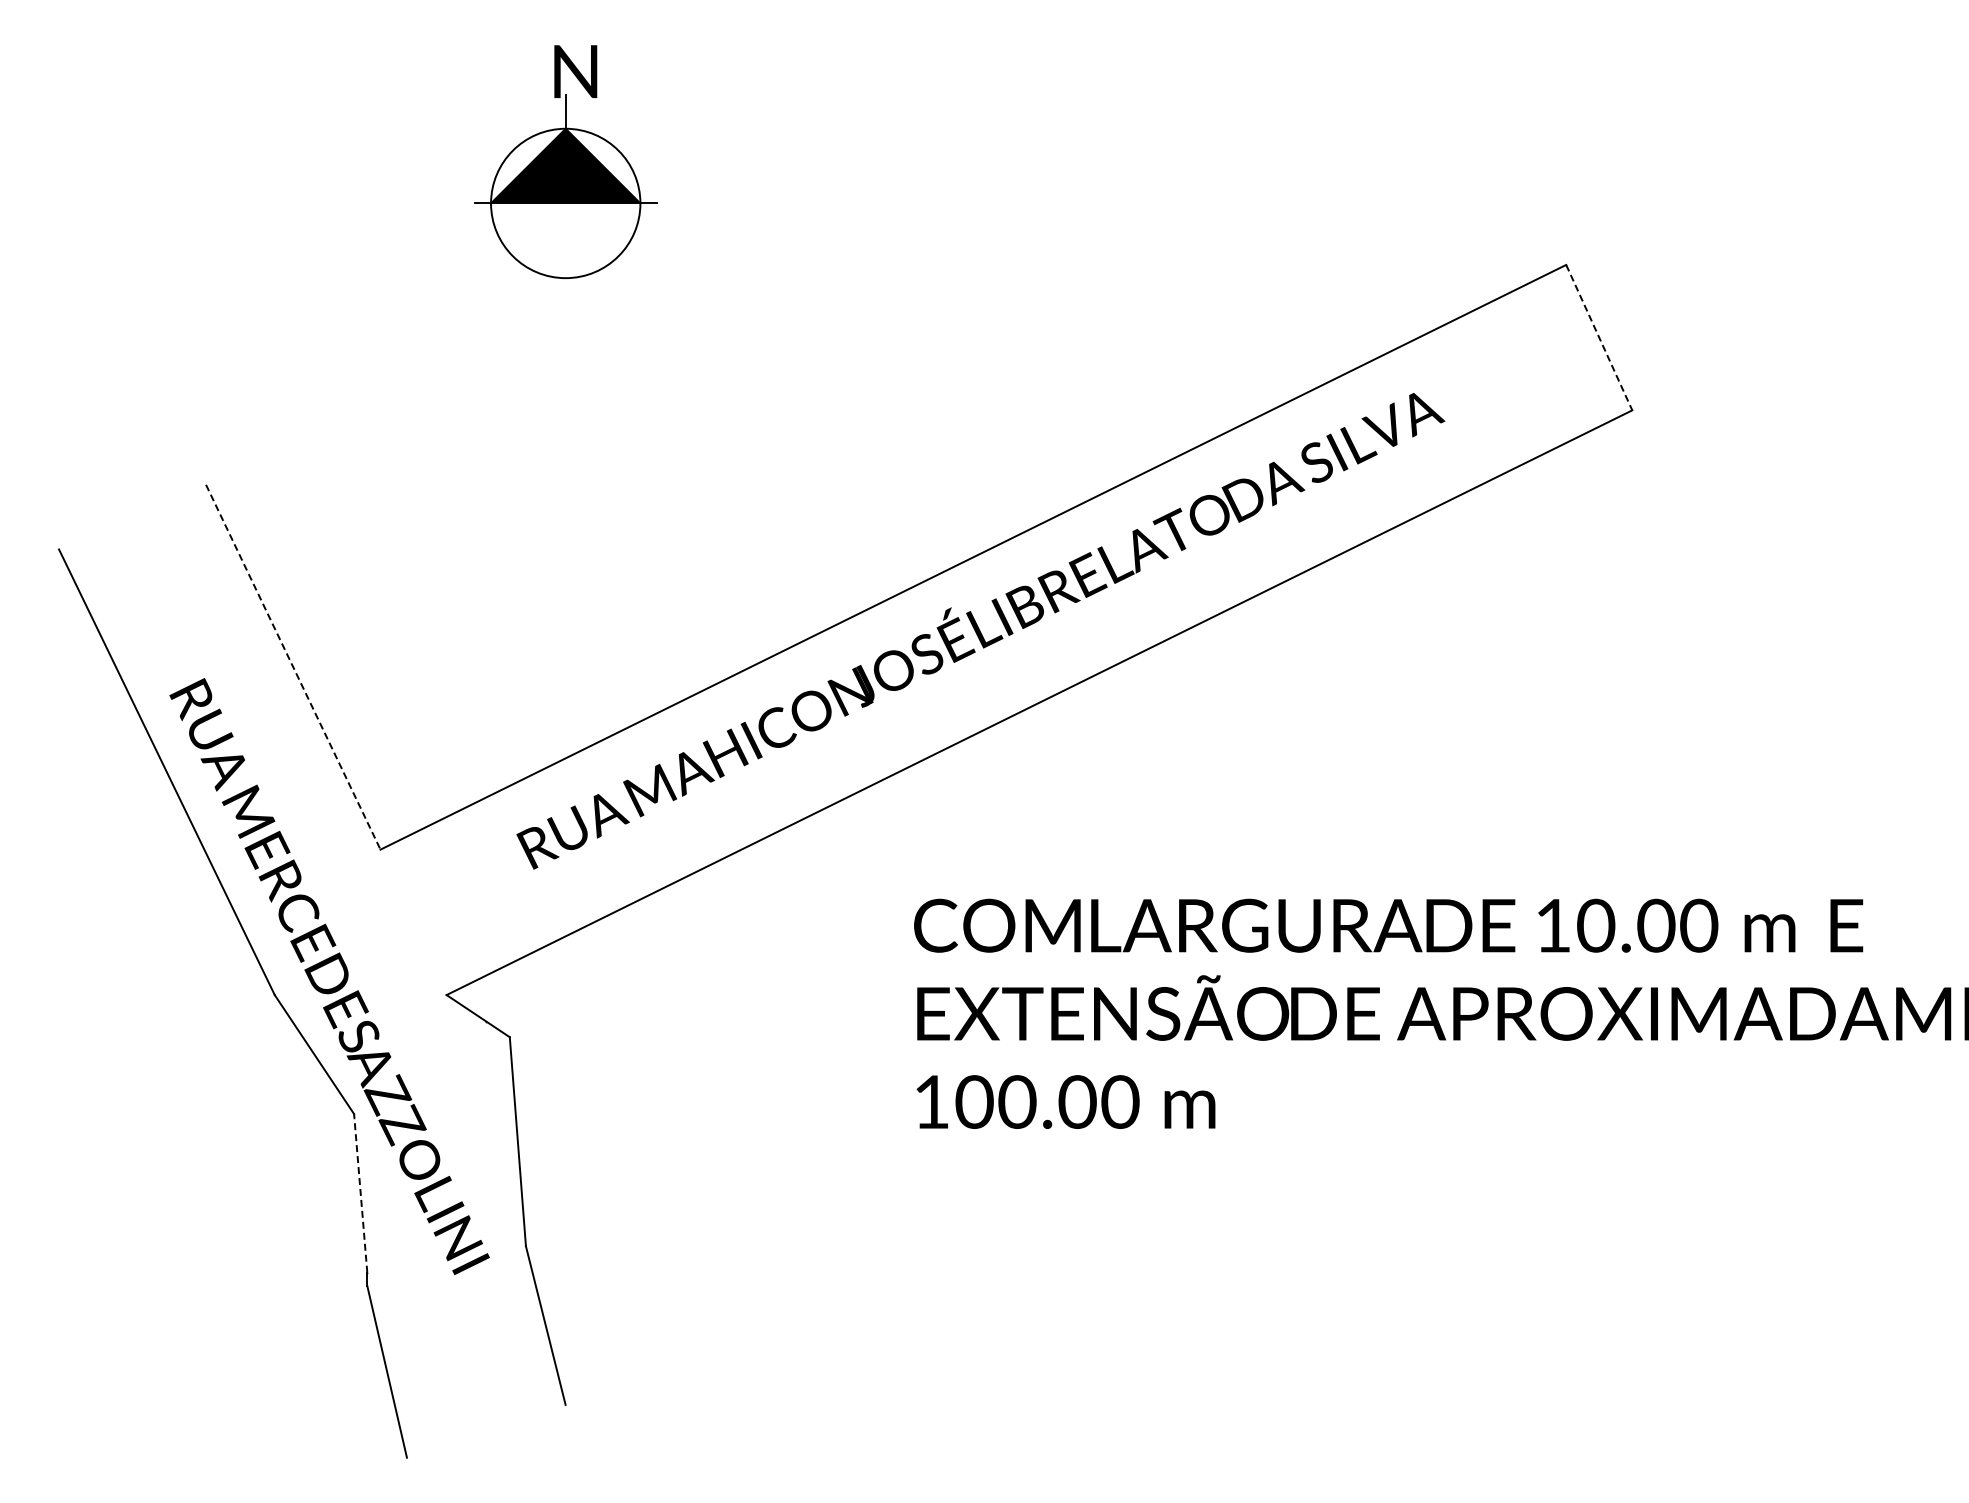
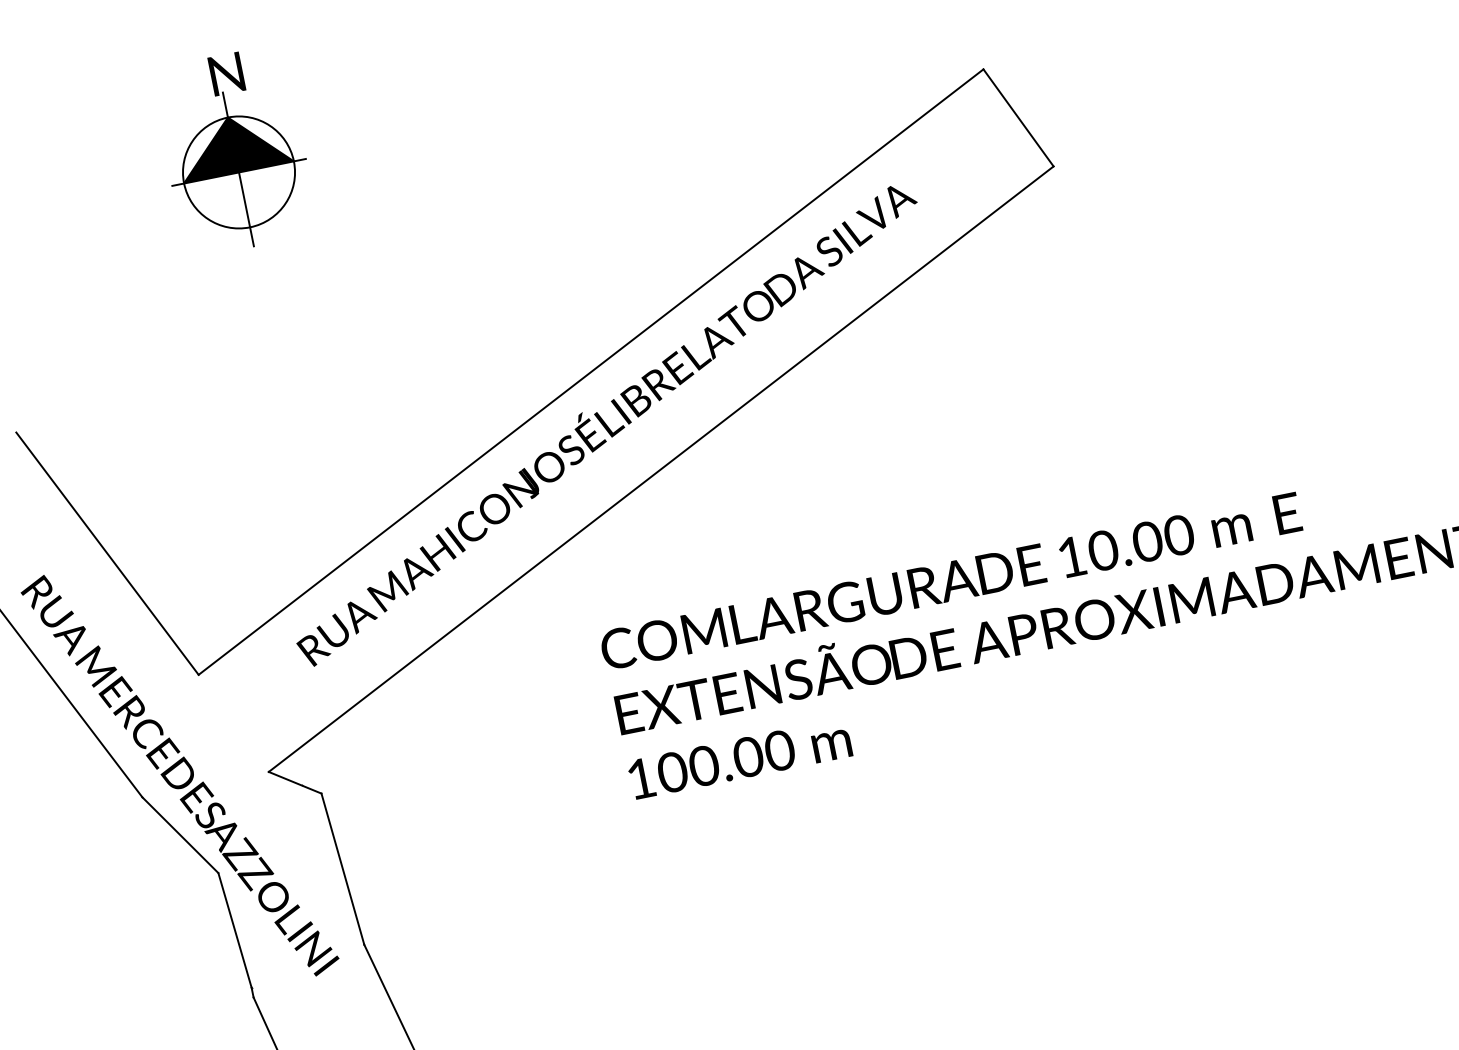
line: (565, 253) -> (246, 209), added
line: (1599, 337) -> (1018, 117), dashed -> solid
line: (293, 667) -> (107, 553), dashed -> solid
line: (360, 1193) -> (234, 930), dashed -> solid

